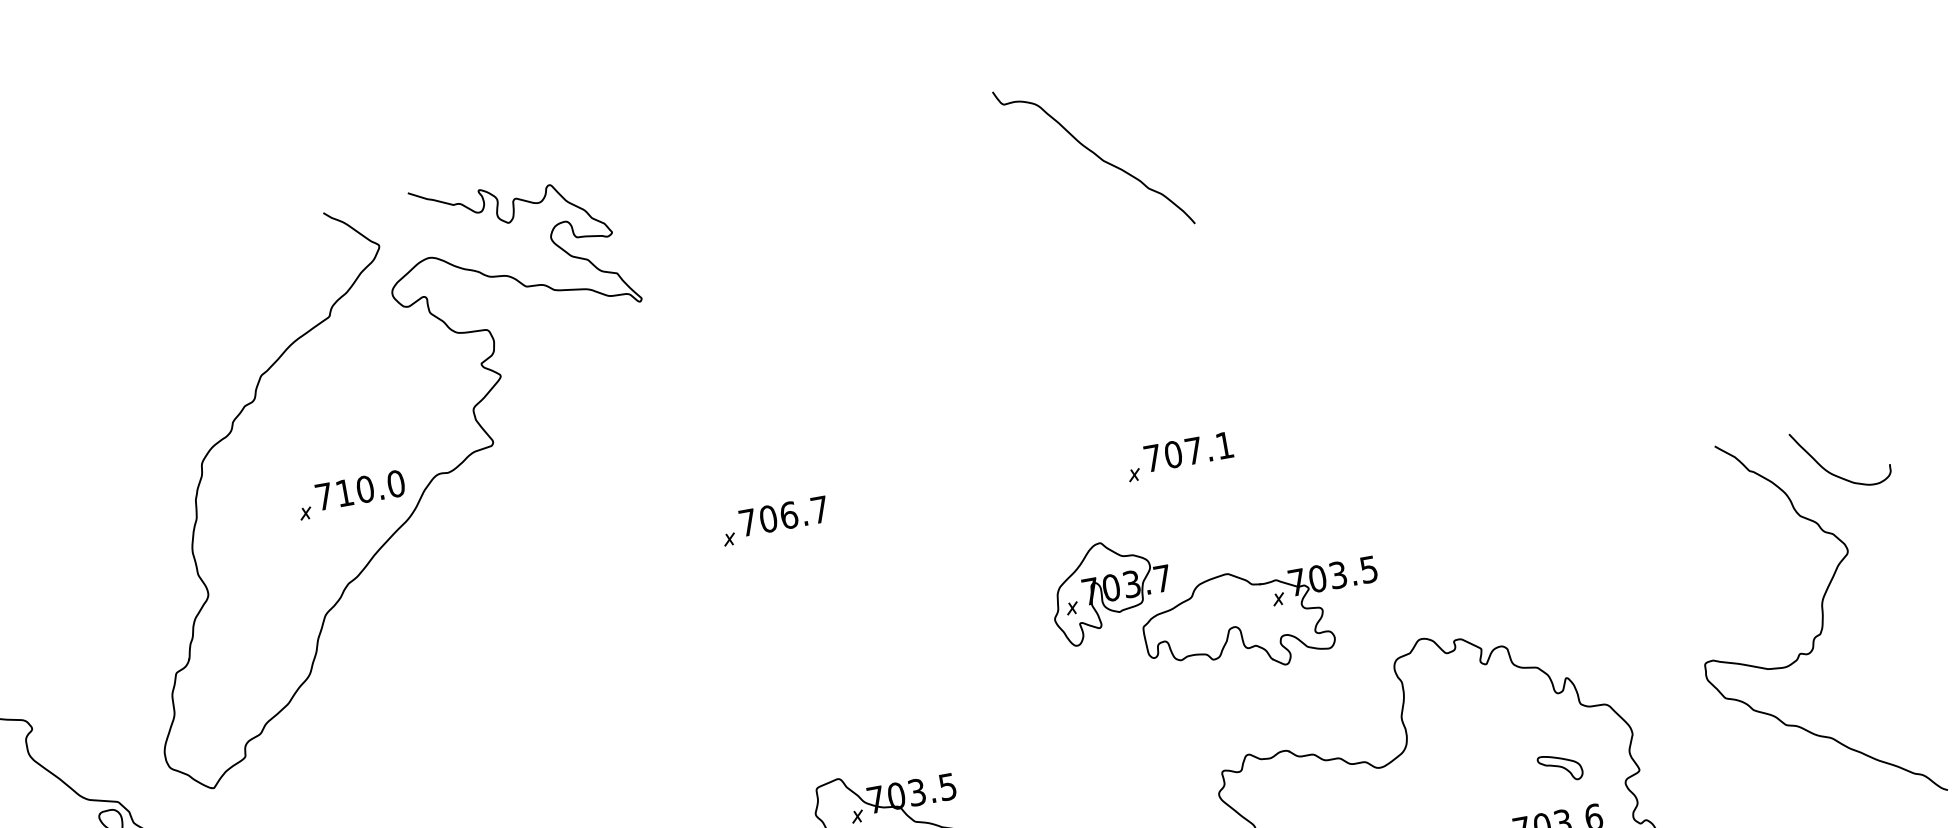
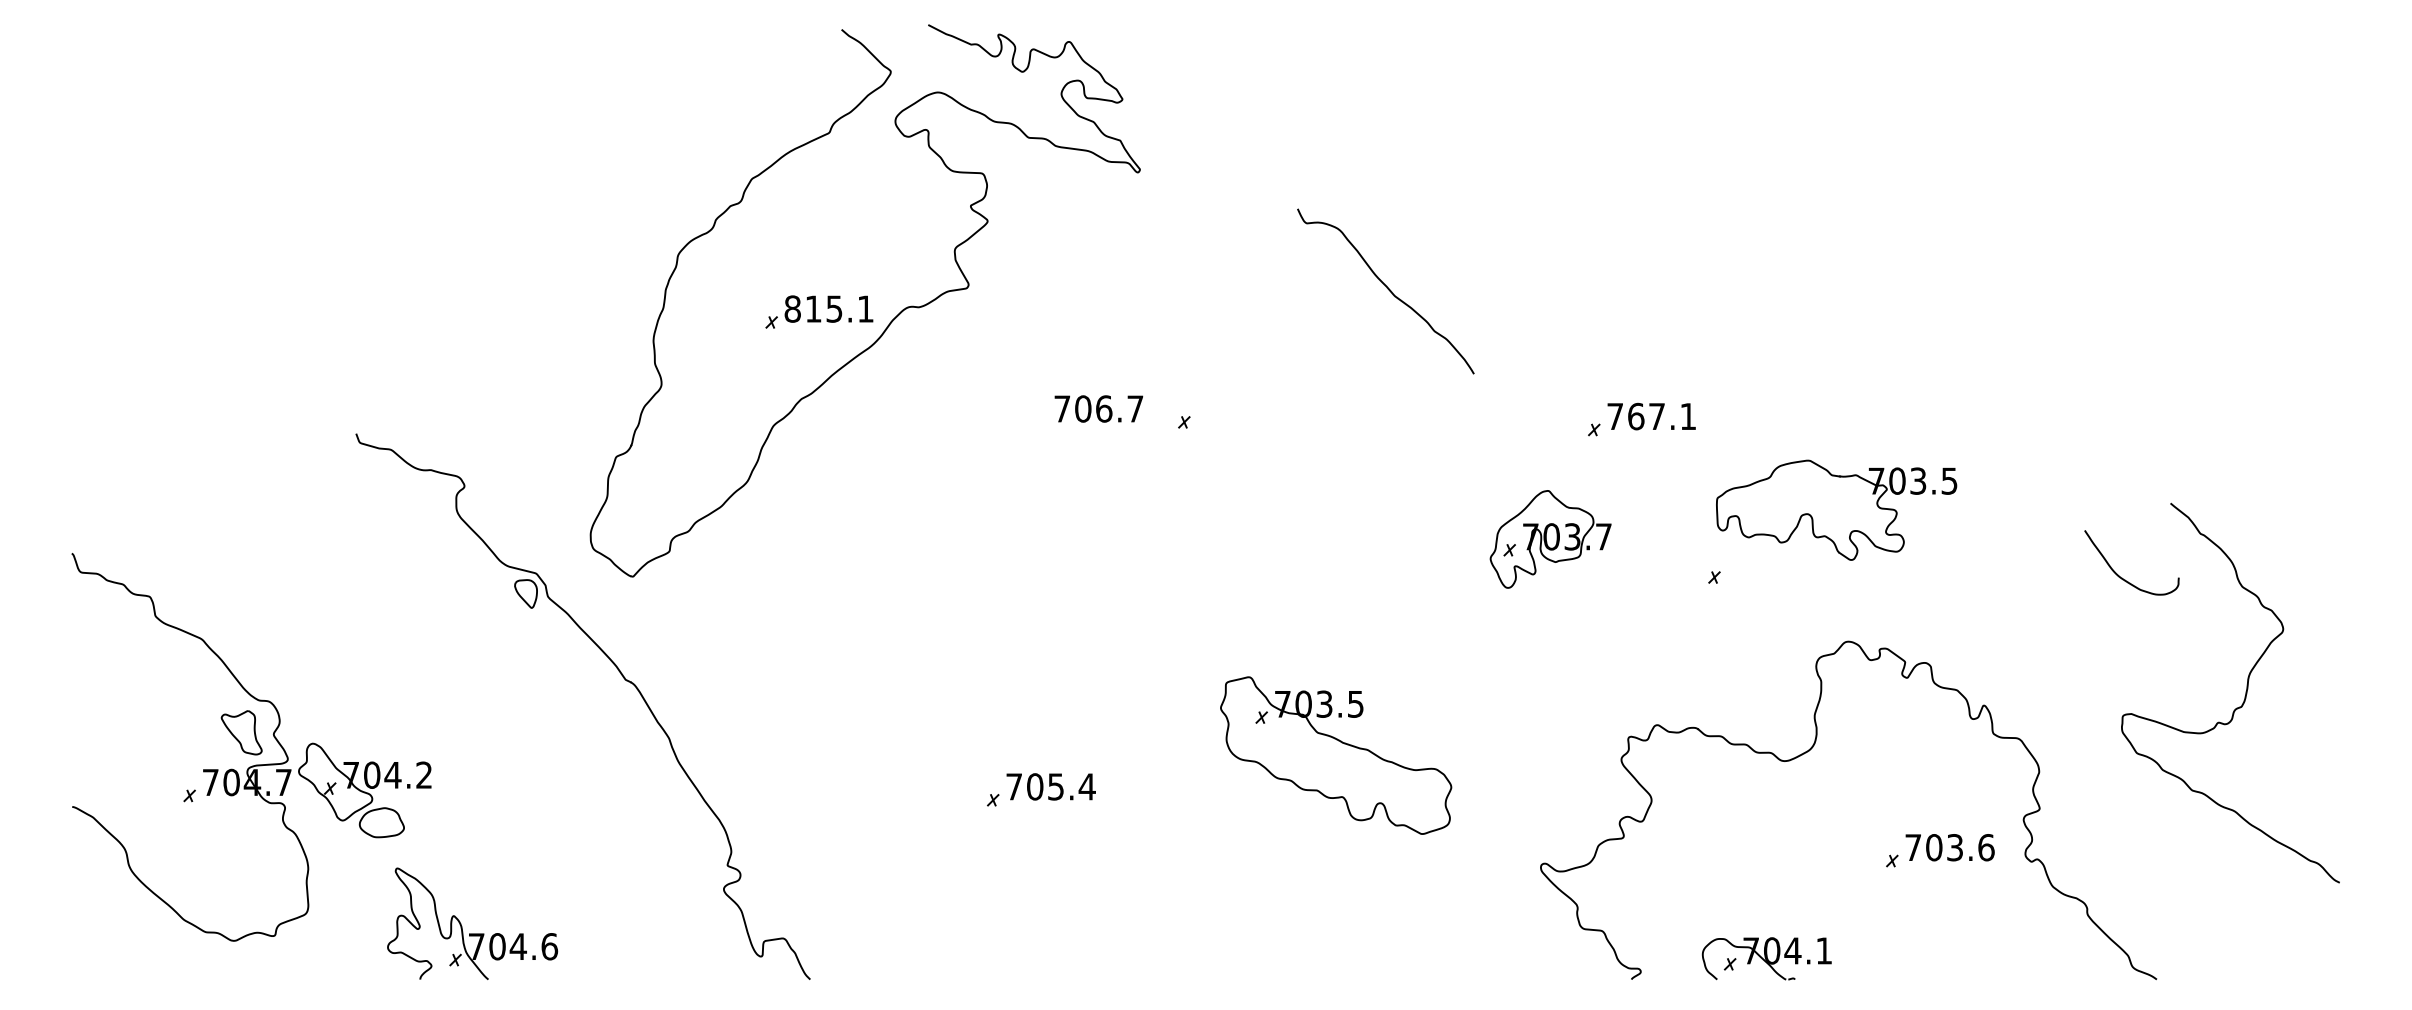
curve: (1095, 155) -> (1387, 289), moved
text: (1173, 454) -> (1636, 416), 707.1 -> 767.1
curve: (1834, 473) -> (2122, 577), moved
text: (360, 489) -> (829, 308), 710.0 -> 815.1
text: (783, 515) -> (1098, 408), moved
part: (1262, 617) -> (1836, 509), moved
part: (1560, 767) -> (1962, 792), removed

